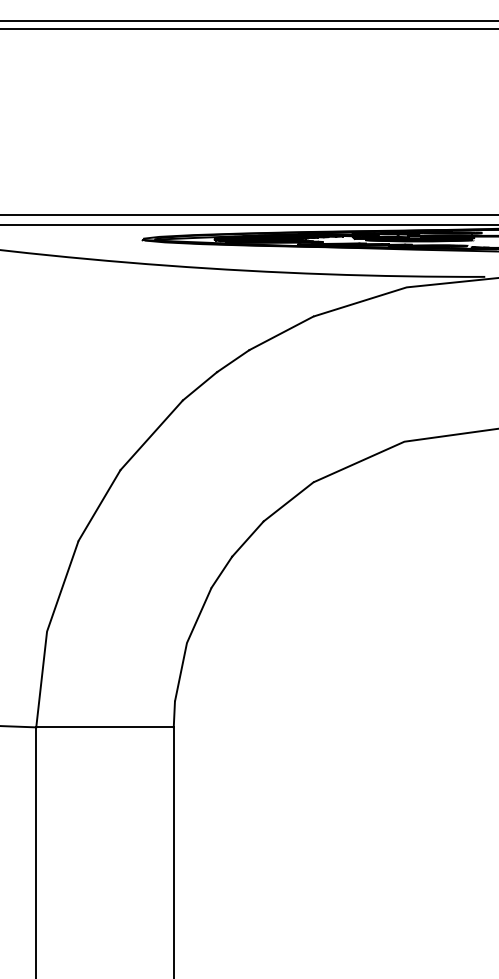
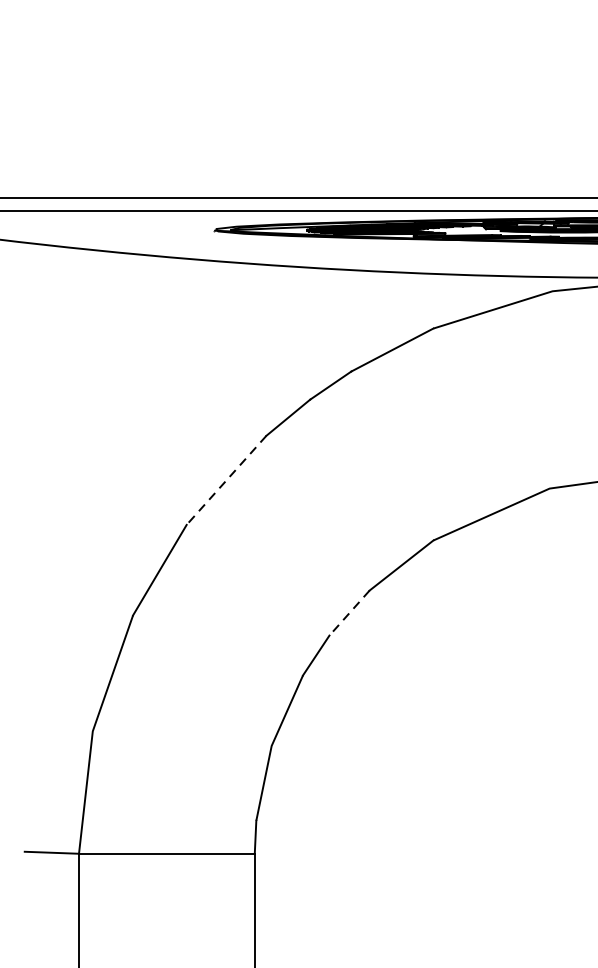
line: (151, 435) -> (226, 480), solid -> dashed
line: (247, 539) -> (349, 613), solid -> dashed

